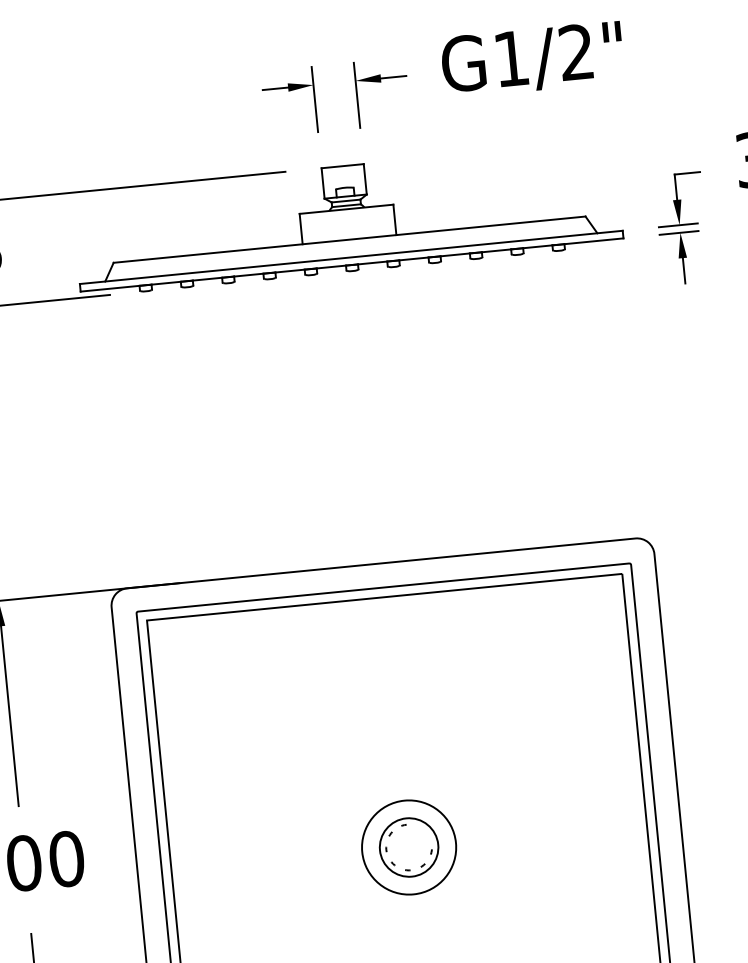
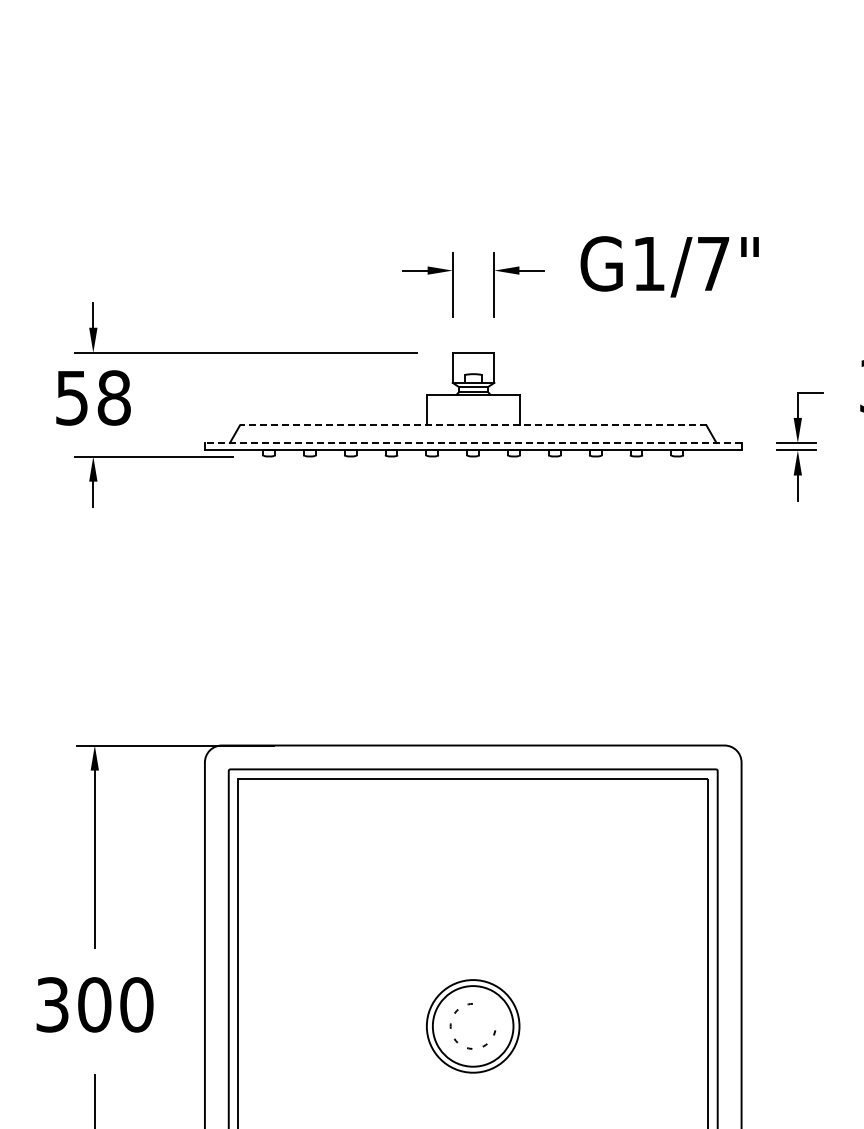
text: (576, 52) -> (713, 263), G1/2" -> G1/7"
line: (348, 239) -> (472, 425), solid -> dashed
line: (350, 256) -> (472, 442), solid -> dashed
circle: (408, 847) -> (472, 1026), size x1.4

